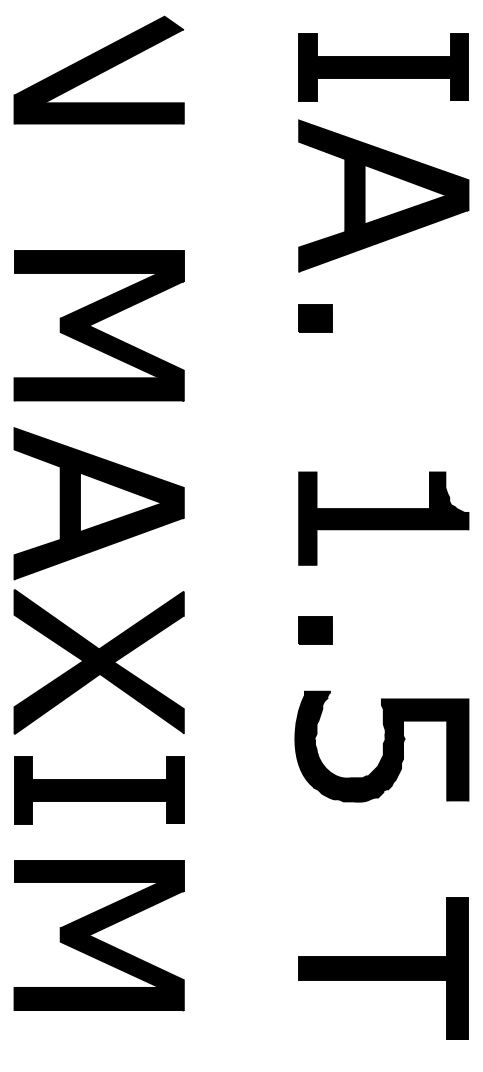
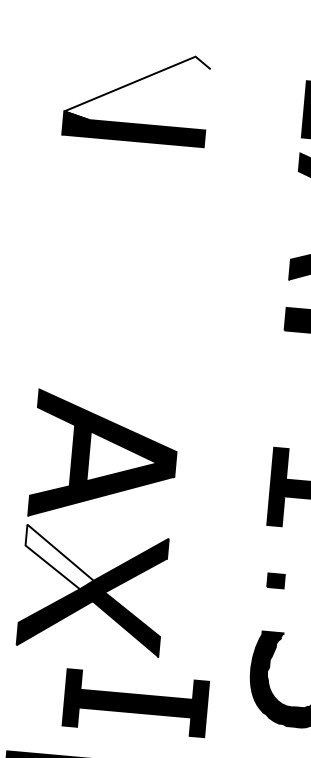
fill: (98, 59) -> (137, 87), removed
part: (98, 325) -> (117, 309), removed
fill: (56, 624) -> (59, 556), removed
part: (315, 630) -> (275, 581), size x0.6
part: (99, 790) -> (136, 703), moved

